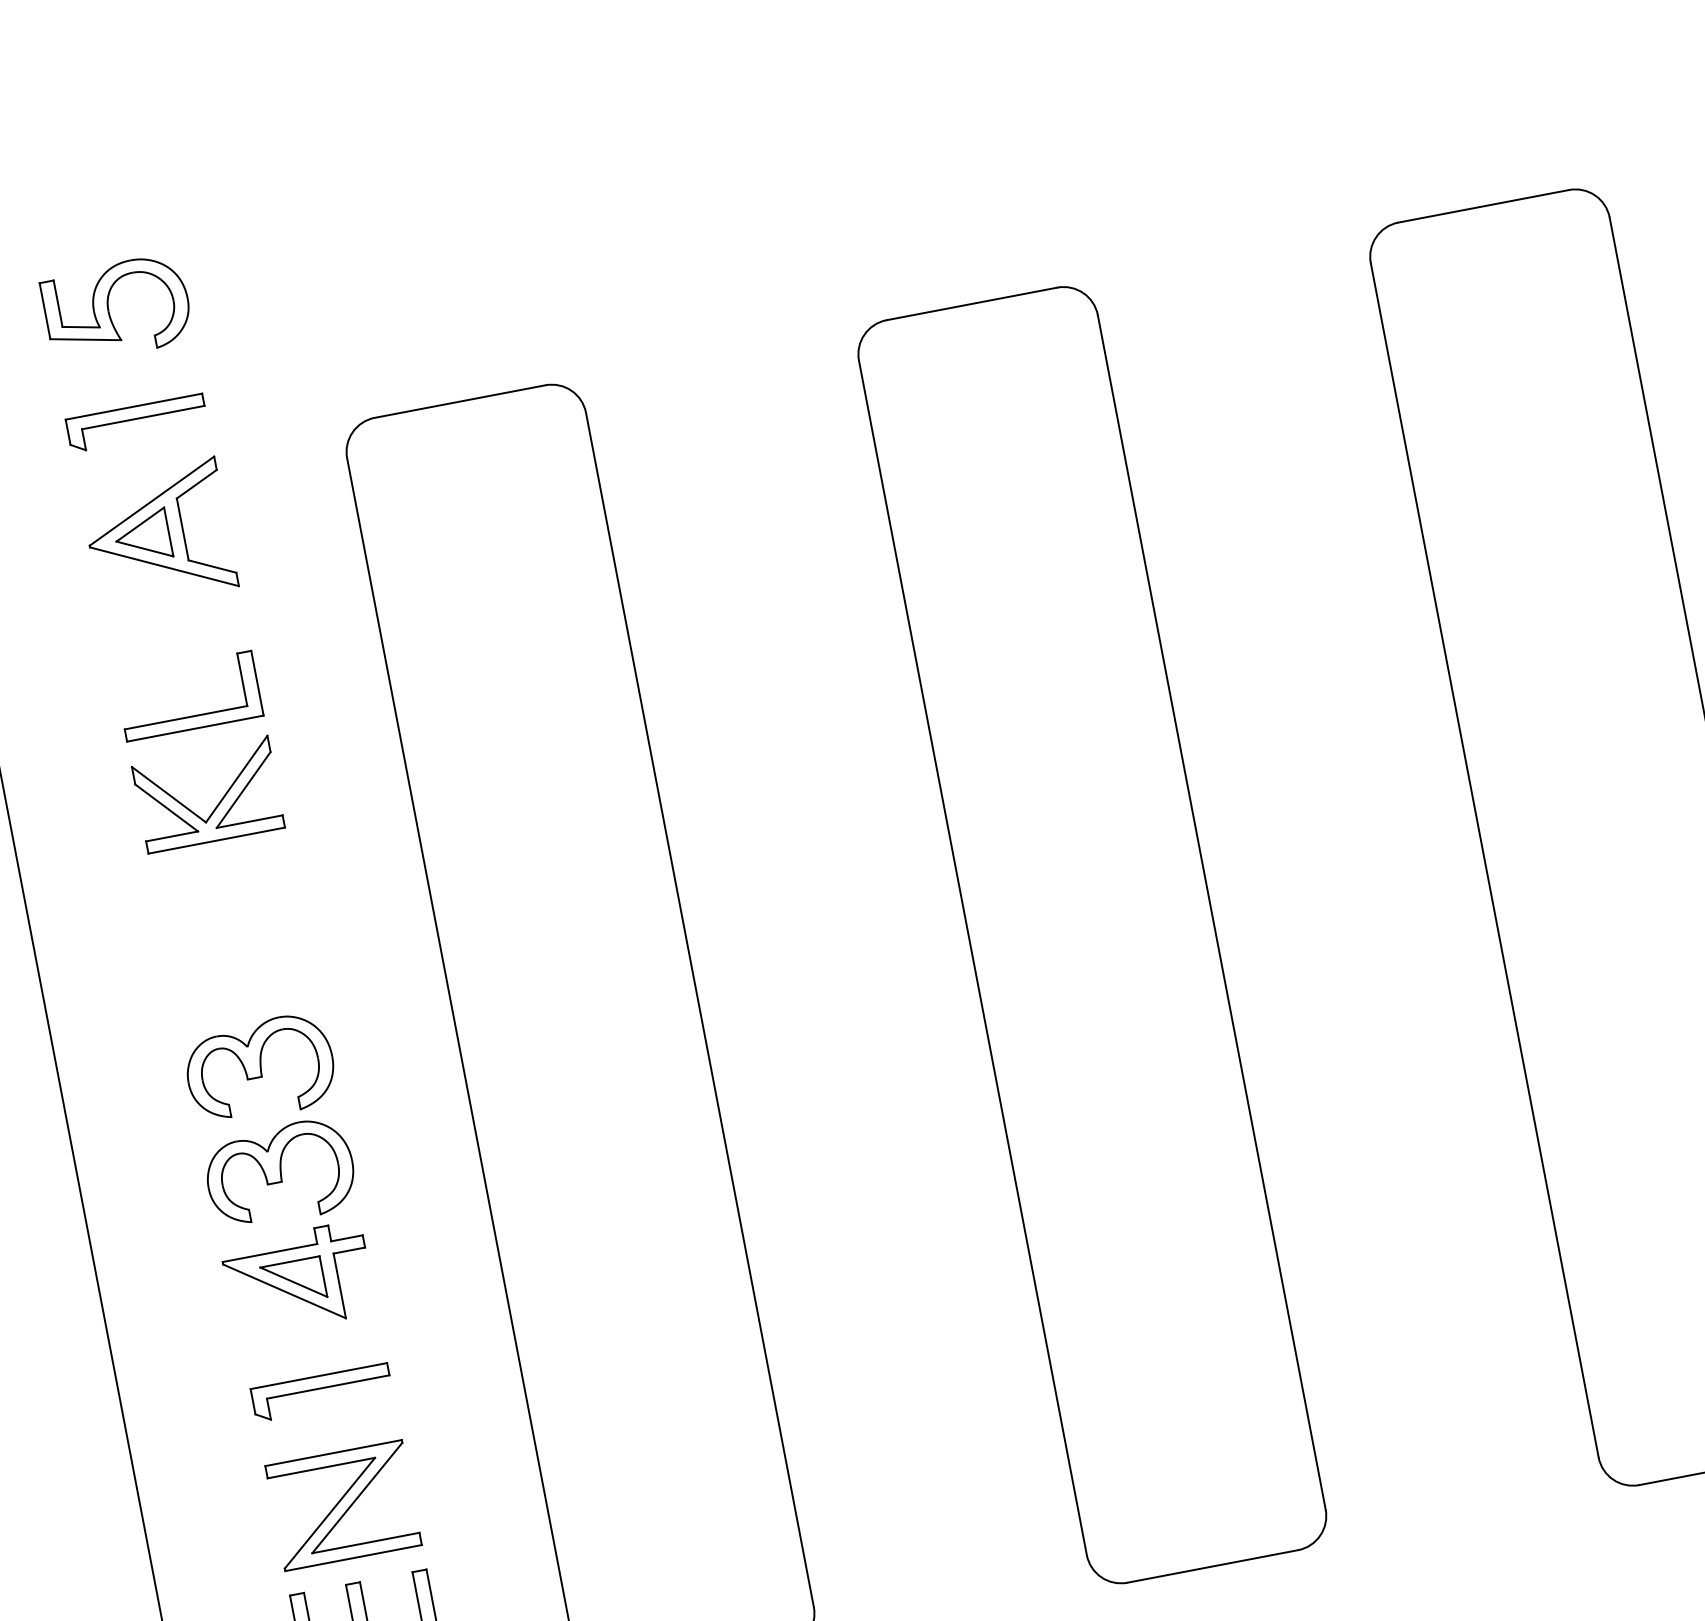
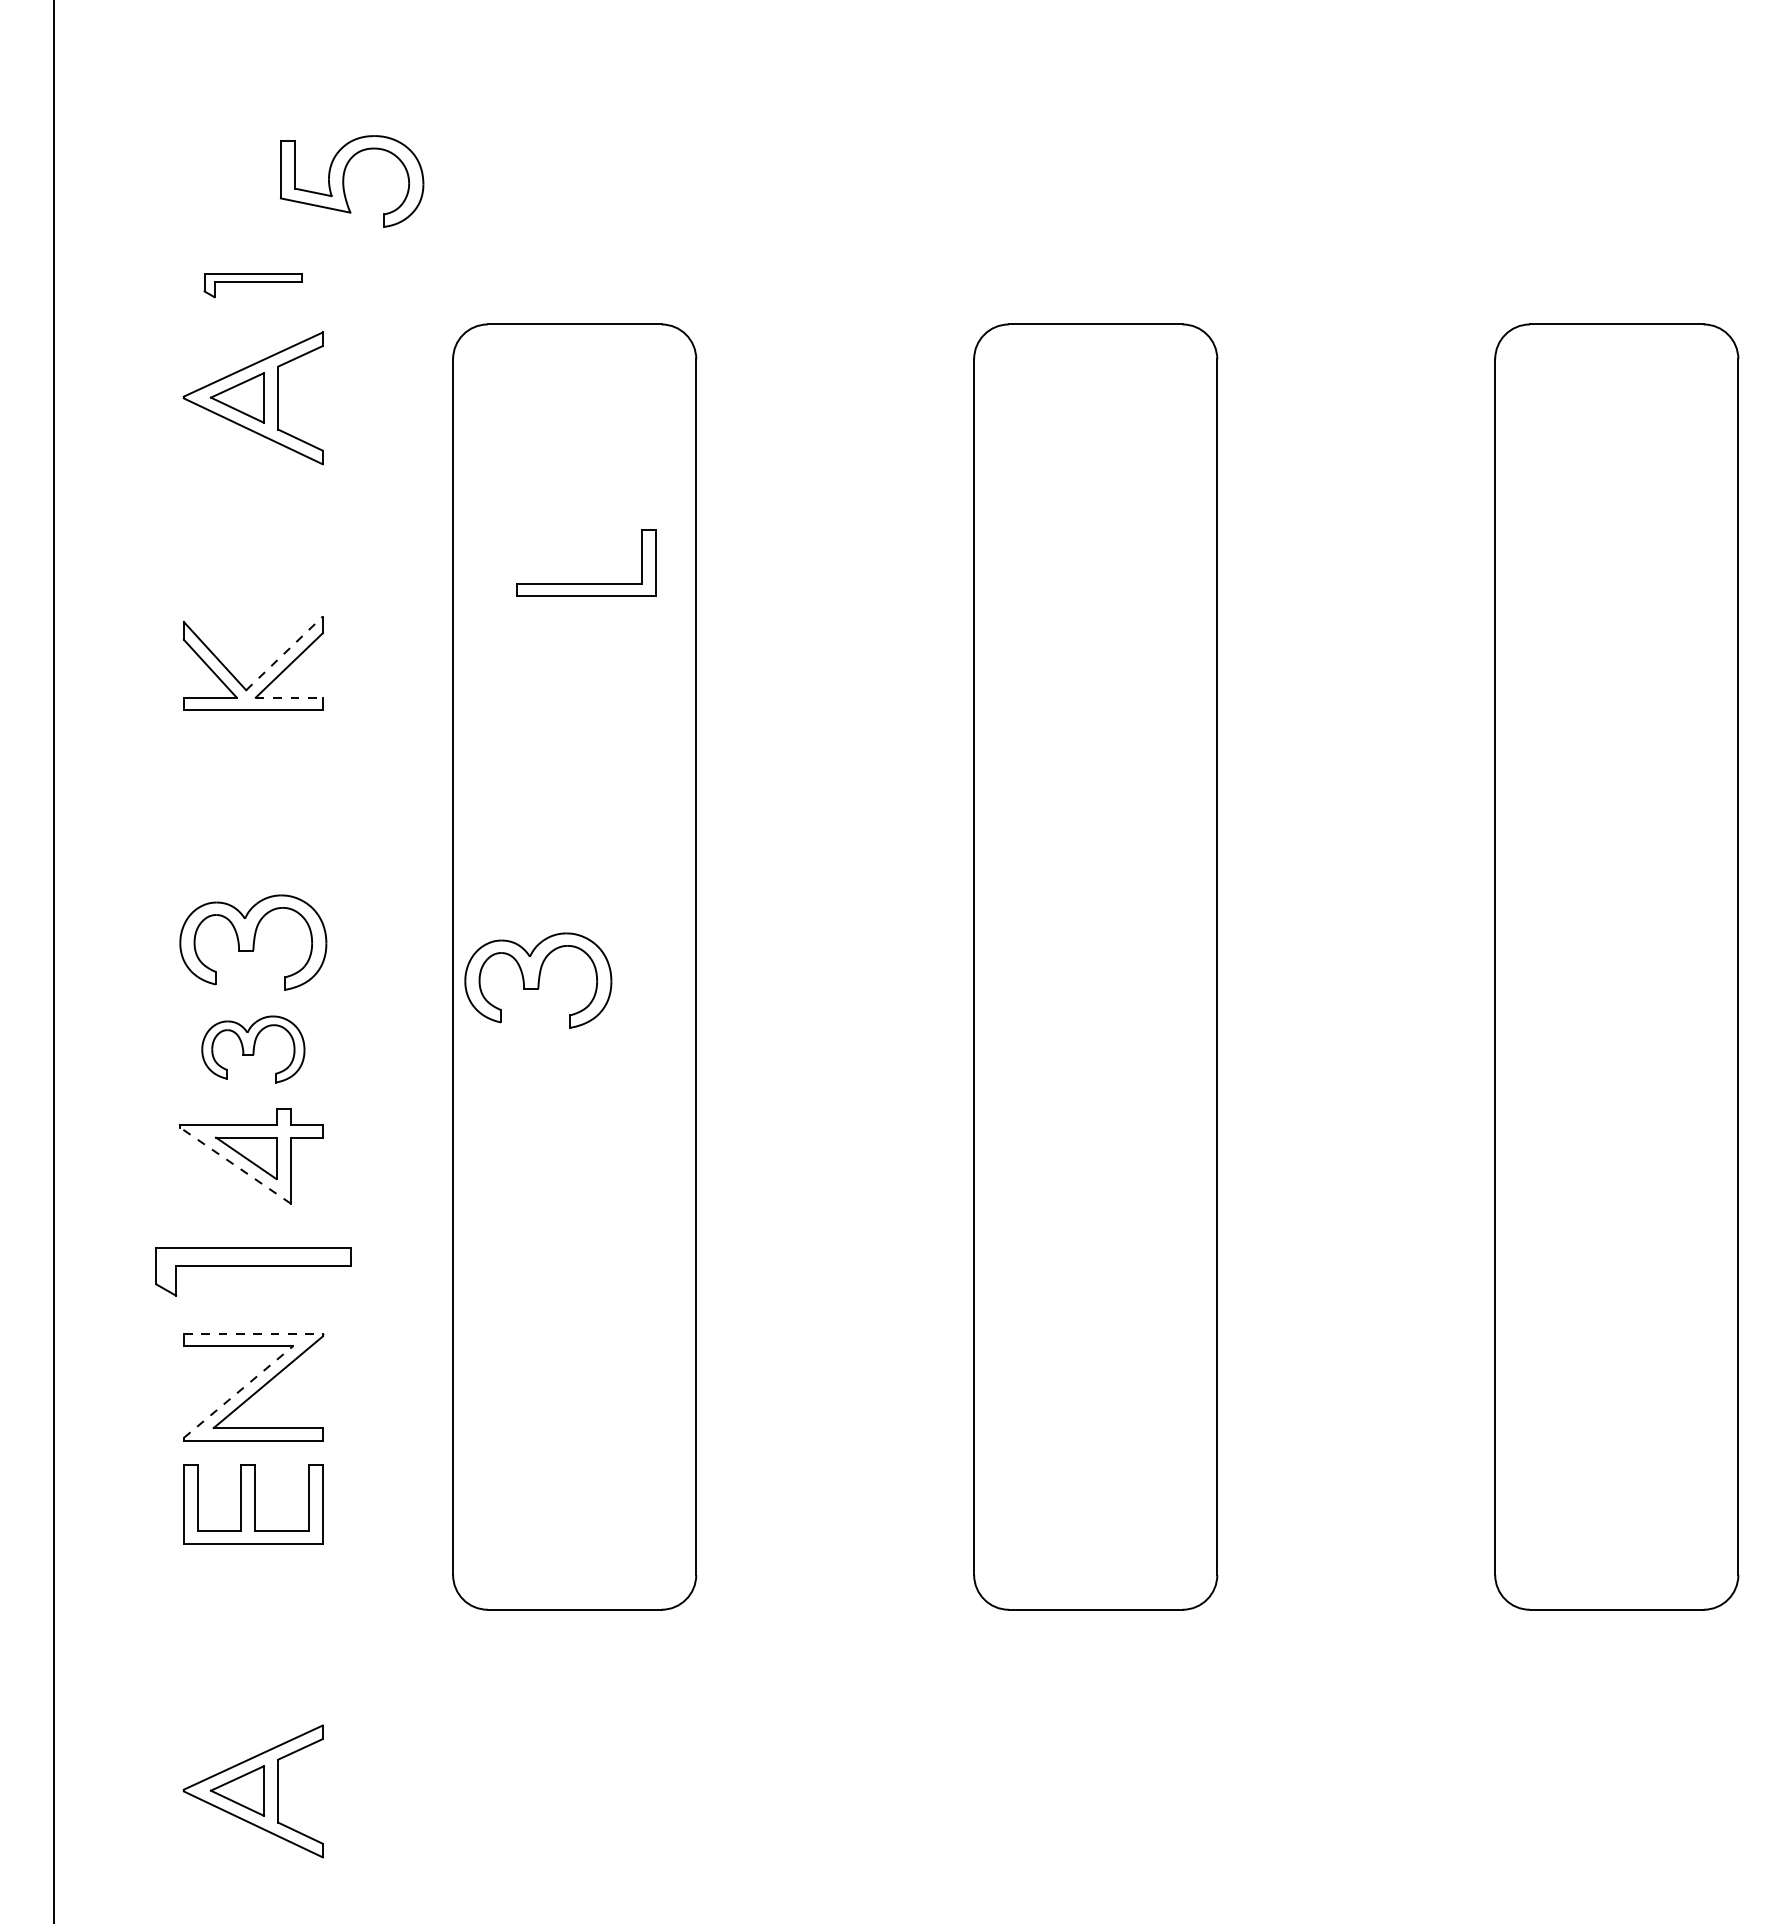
part: (109, 310) -> (344, 181), moved
part: (136, 423) -> (252, 285), size x0.7
part: (193, 716) -> (586, 583), moved
line: (236, 779) -> (284, 653), solid -> dashed
line: (249, 821) -> (289, 697), solid -> dashed
part: (547, 1052) -> (538, 980), added
part: (280, 1173) -> (253, 1049), size x0.7
line: (284, 1291) -> (235, 1165), solid -> dashed
part: (321, 1393) -> (252, 1272), size x1.4
line: (333, 1452) -> (253, 1333), solid -> dashed
line: (329, 1512) -> (238, 1391), solid -> dashed

